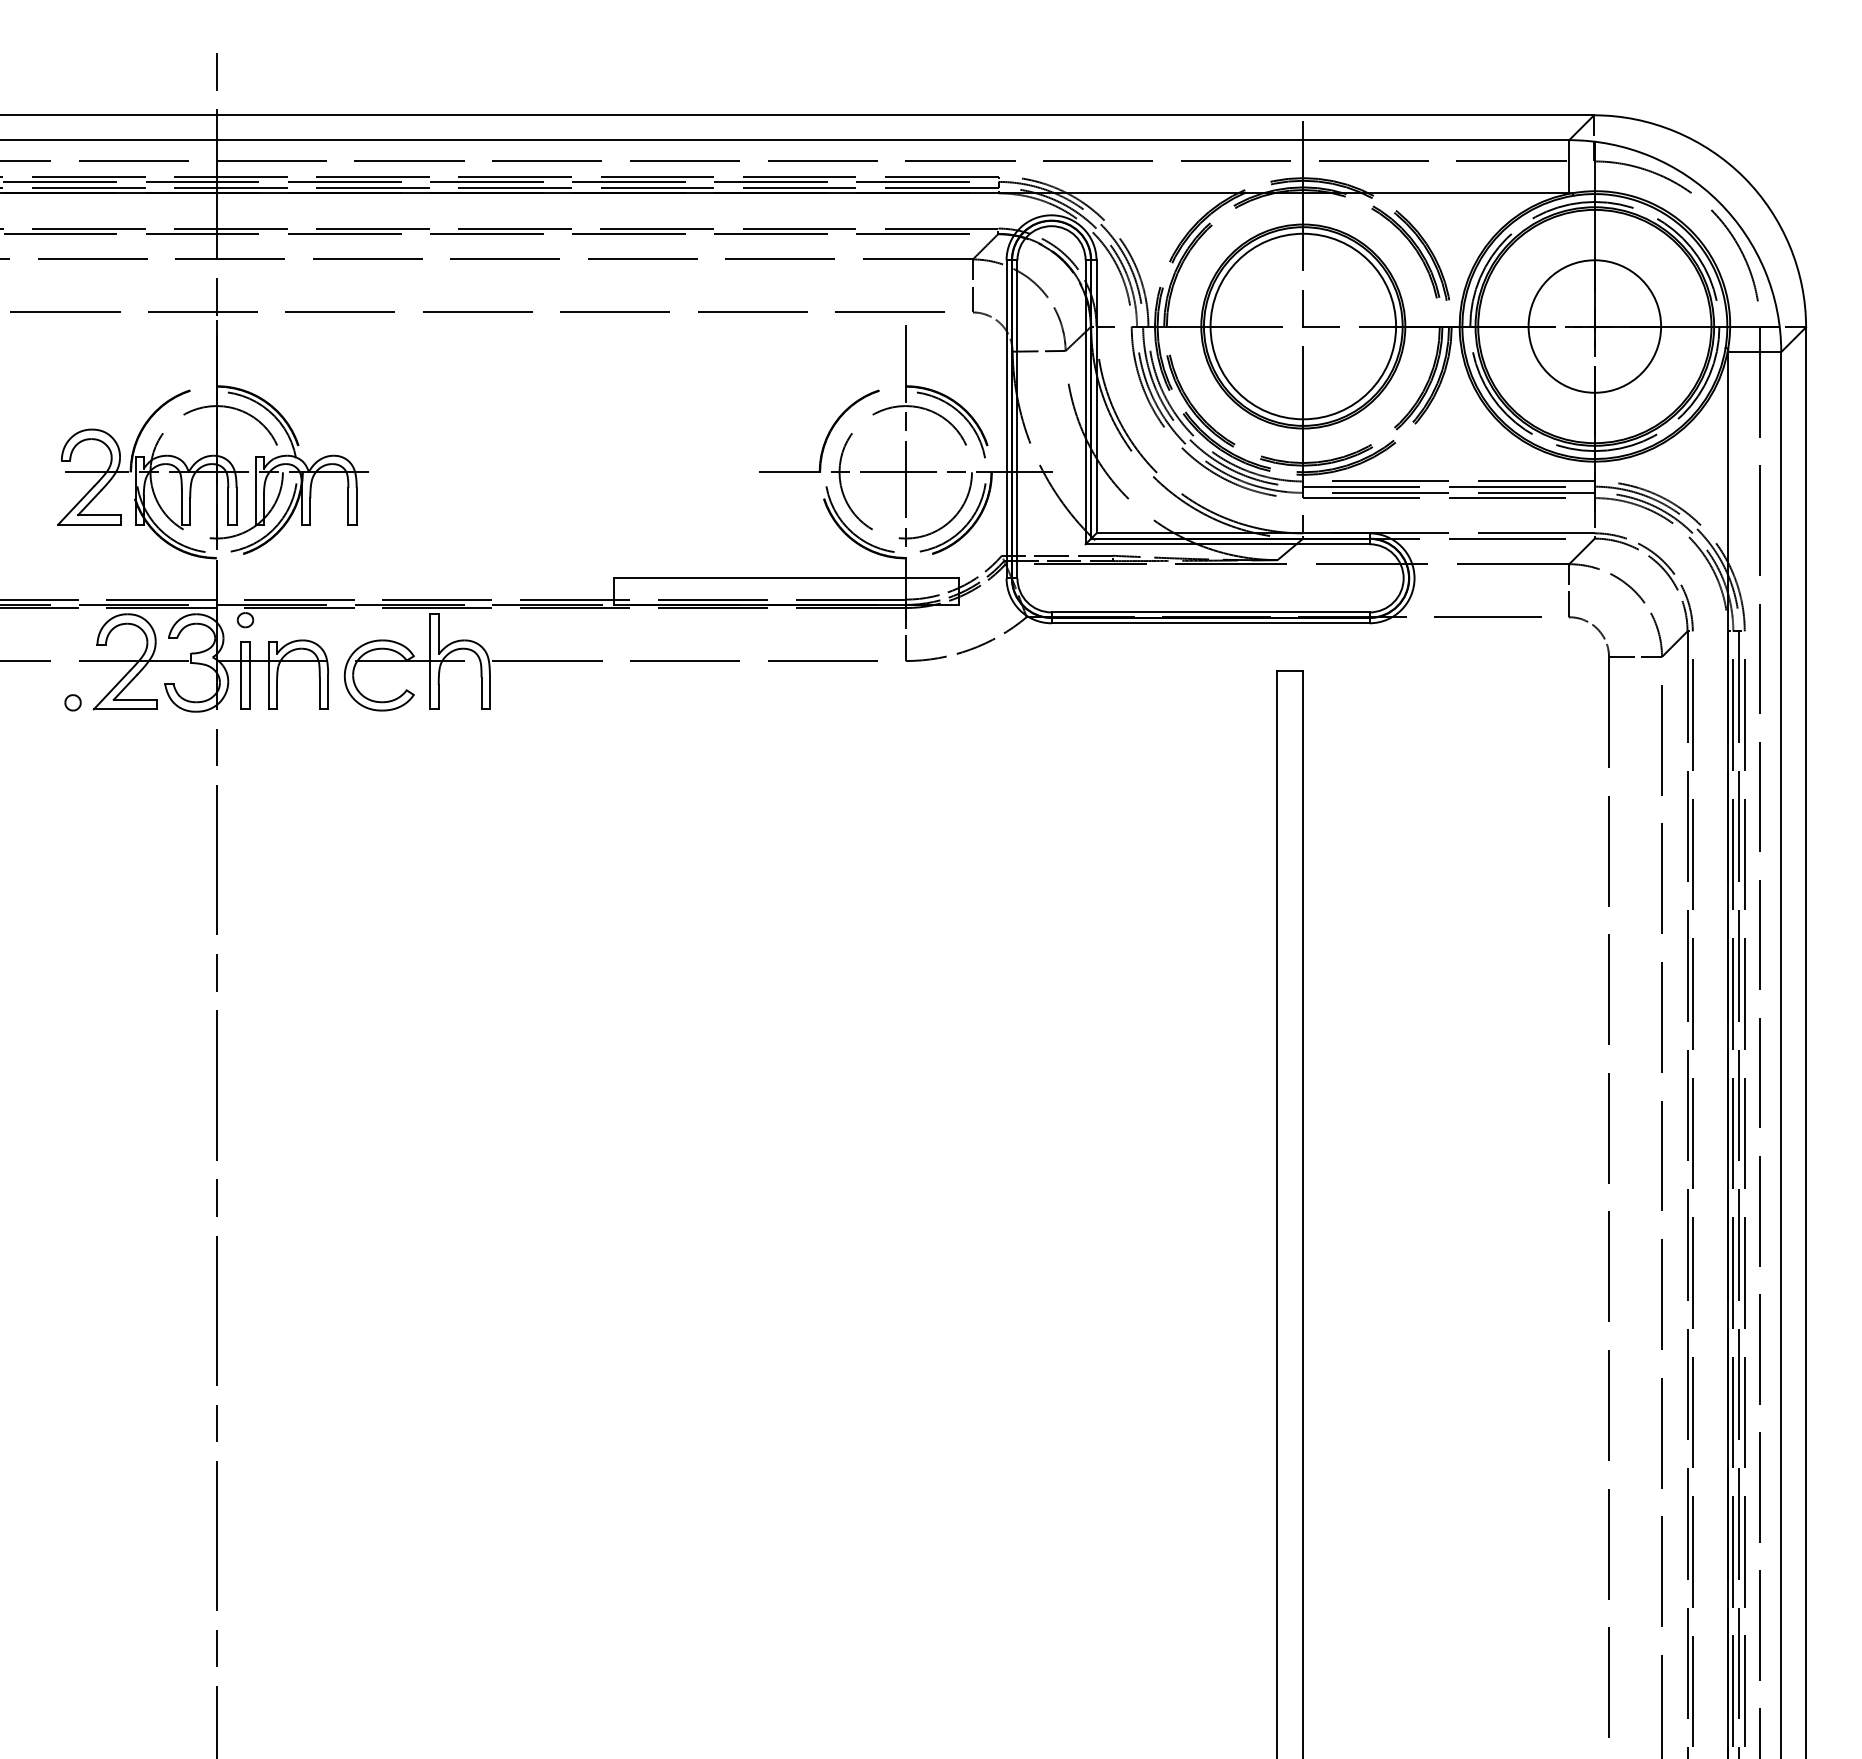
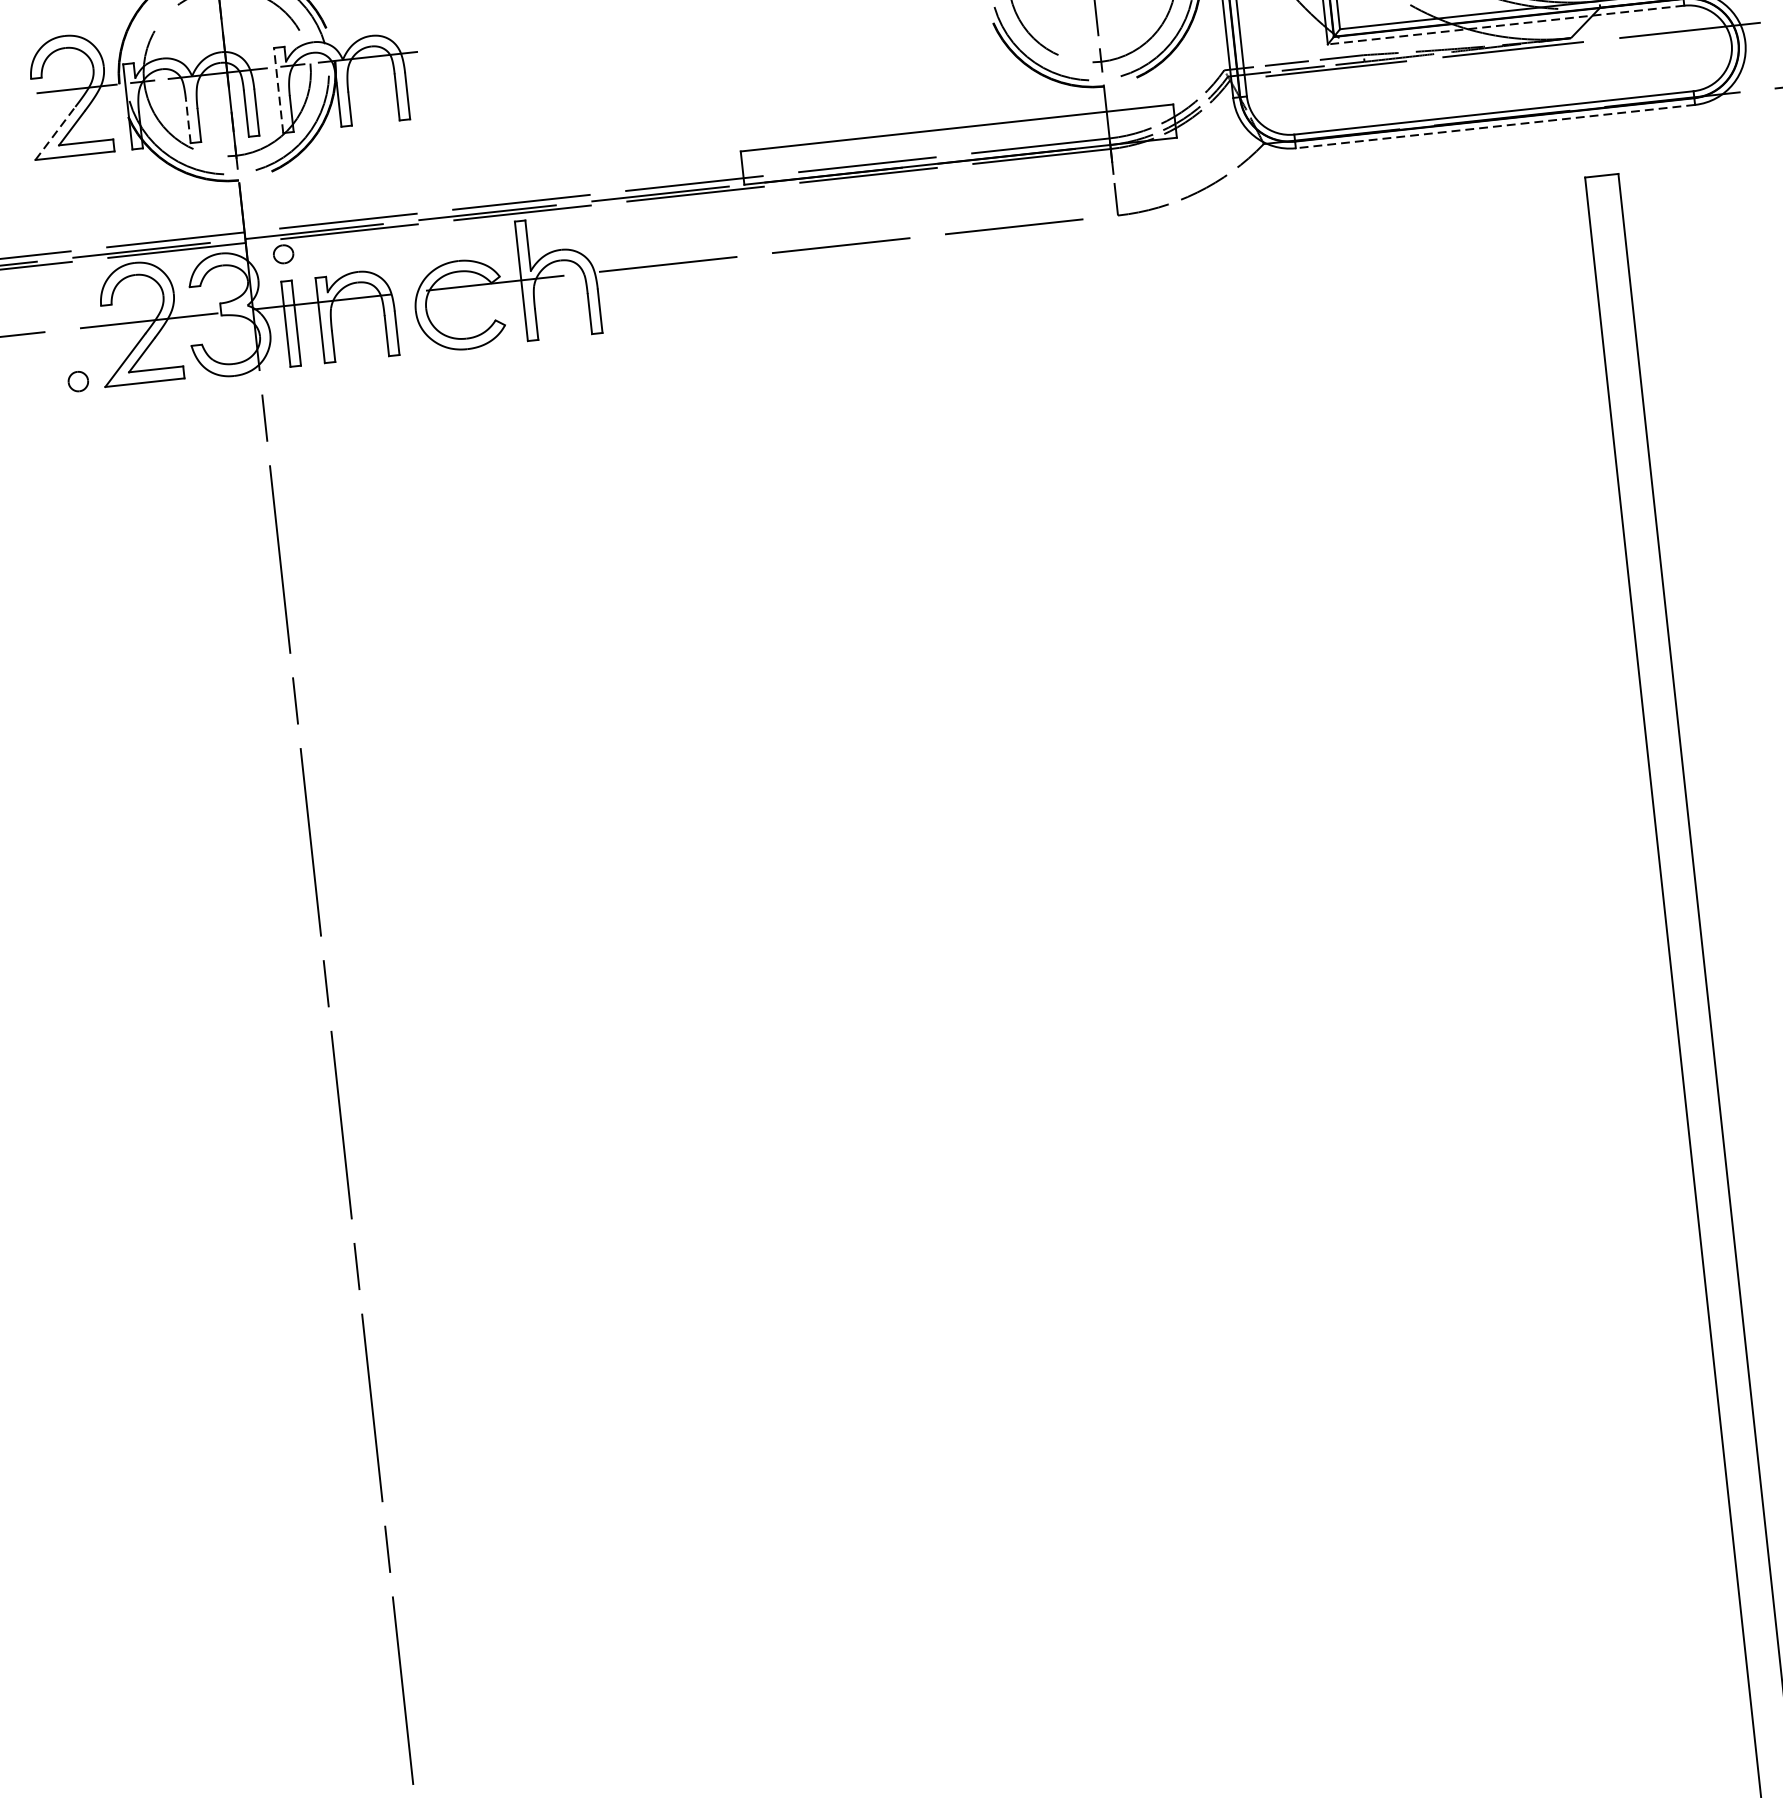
line: (255, 490) -> (278, 90), solid -> dashed
line: (76, 505) -> (55, 133), solid -> dashed
line: (181, 507) -> (187, 121), solid -> dashed
line: (1227, 544) -> (1505, 25), solid -> dashed
line: (1210, 623) -> (1495, 126), solid -> dashed

